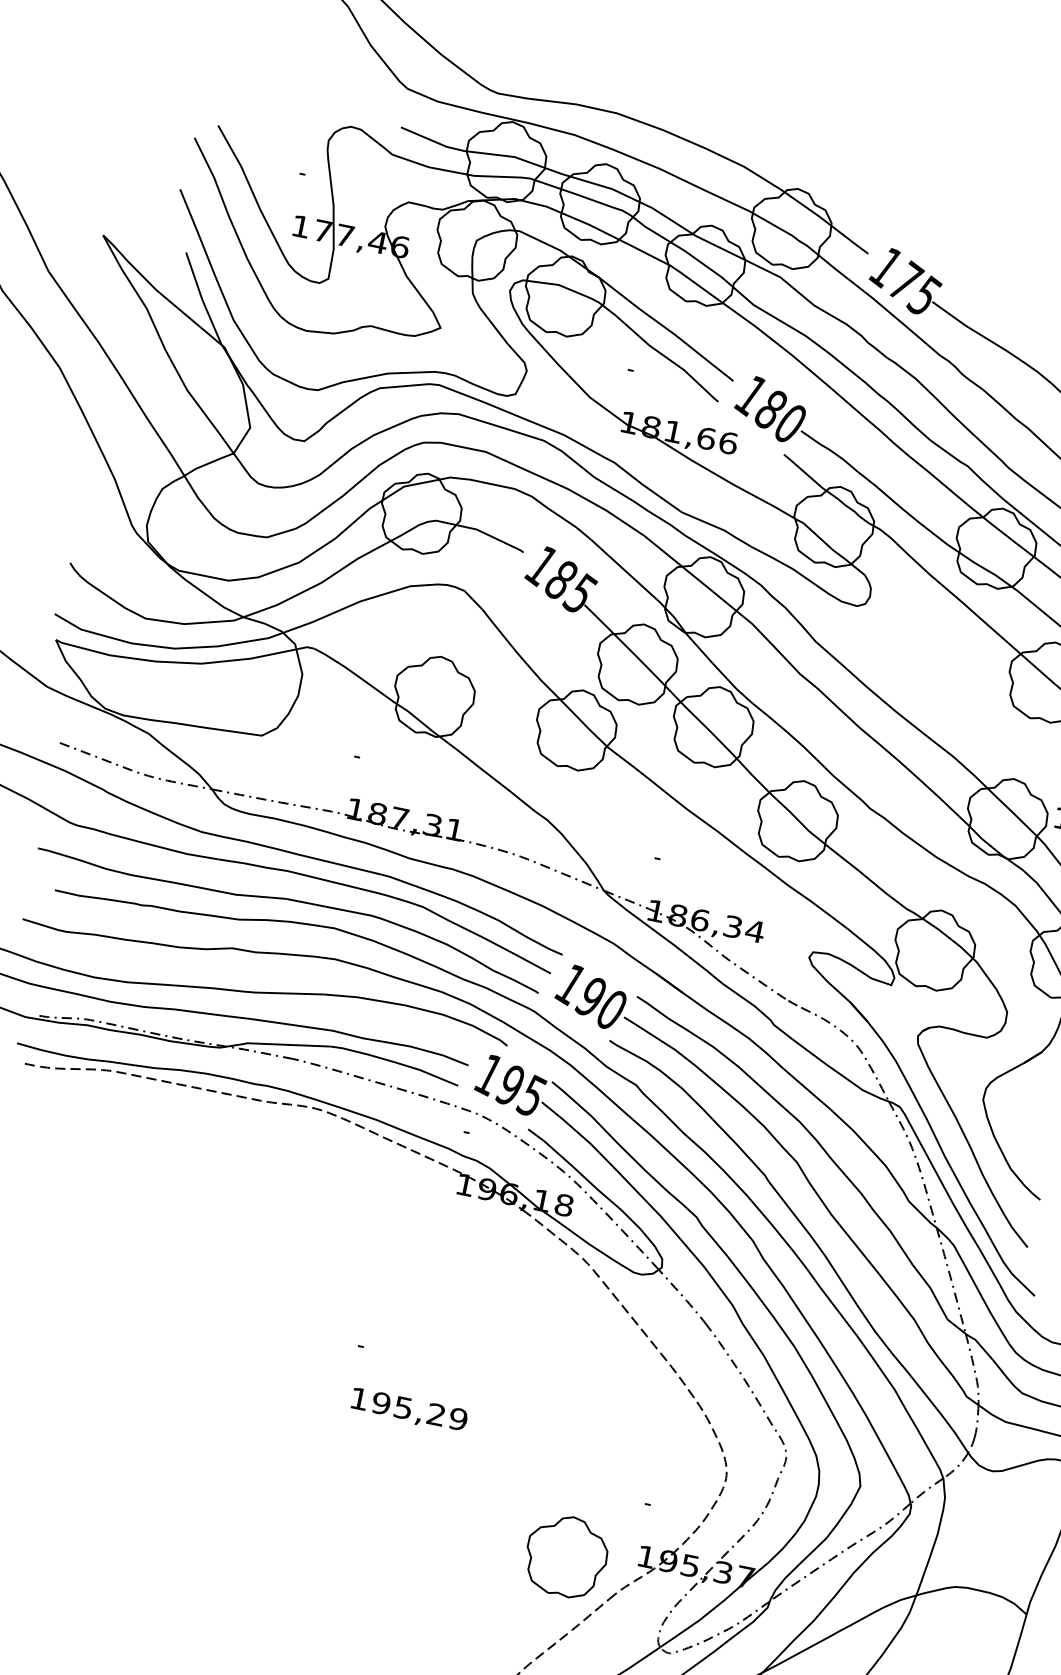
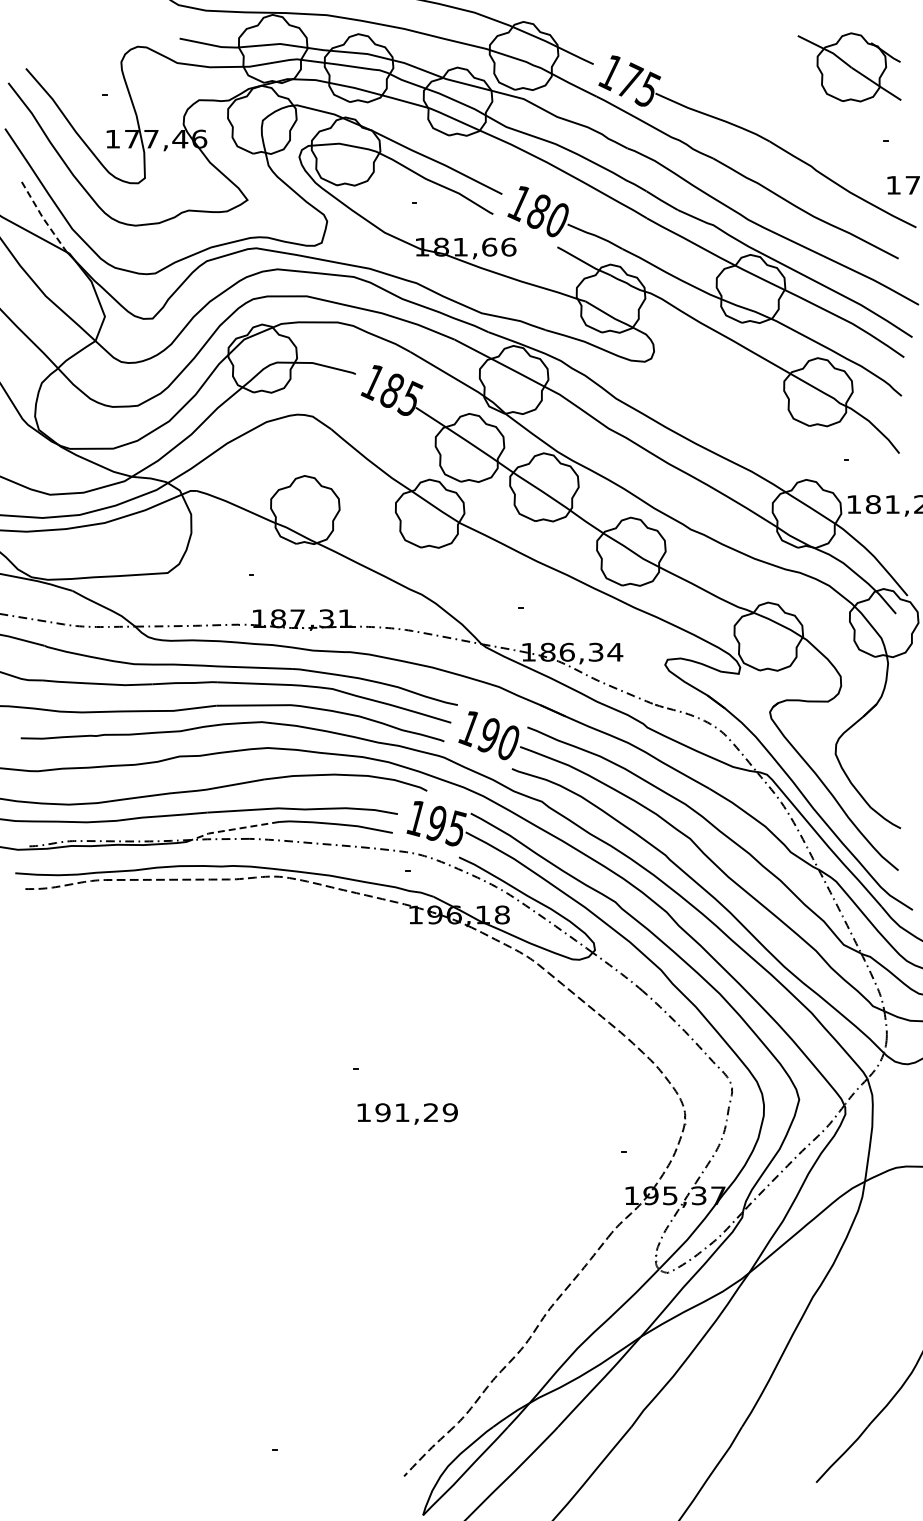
line: (202, 299) -> (42, 217), solid -> dashed
line: (276, 1044) -> (233, 829), solid -> dashed
text: (403, 1407) -> (402, 1112), 195,29 -> 191,29
part: (566, 1556) -> (564, 1209), removed

